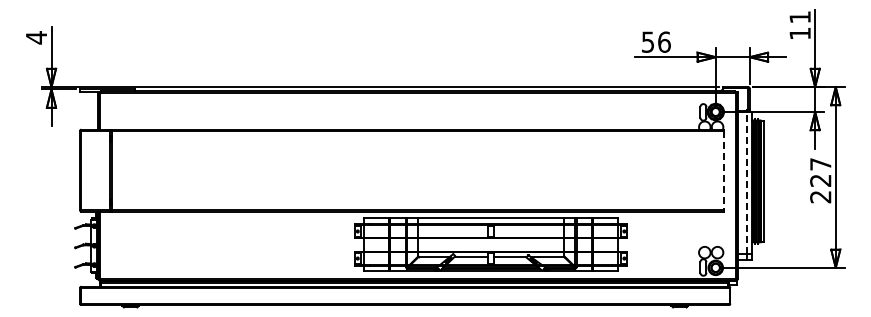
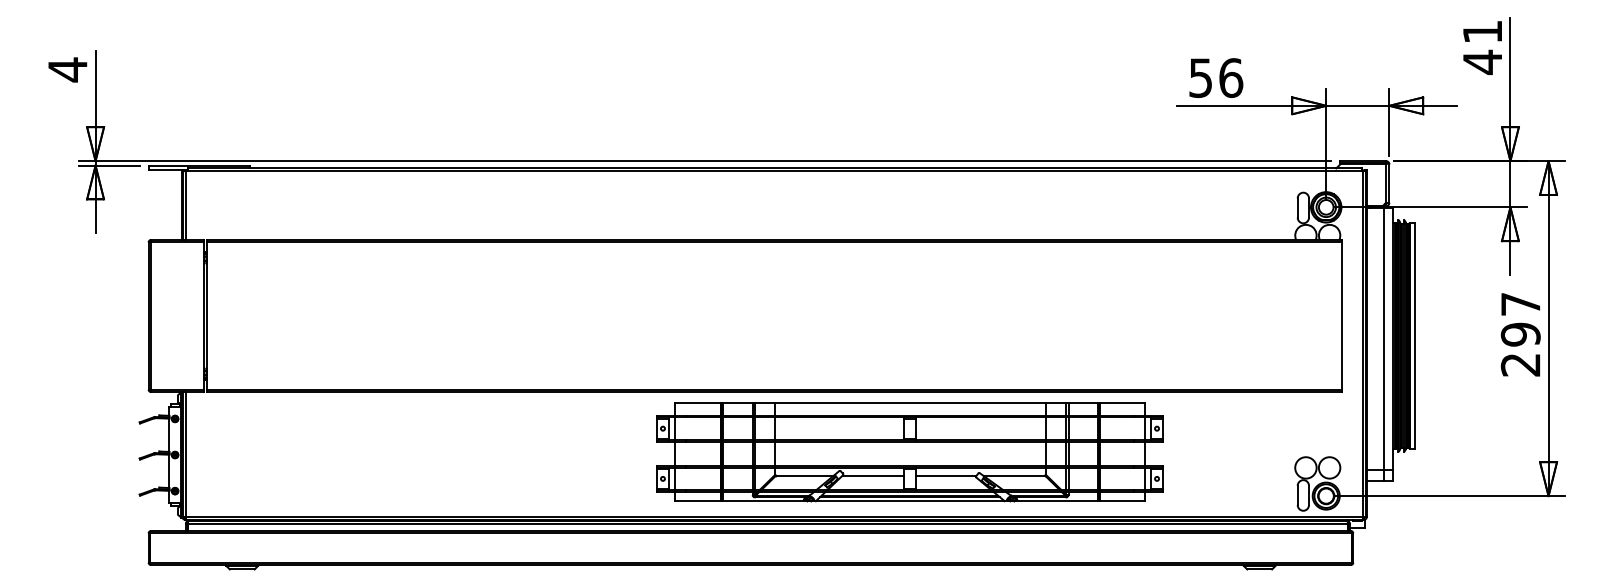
text: (799, 33) -> (1481, 61), 11 -> 41
line: (724, 170) -> (1342, 315), dashed -> solid
text: (820, 180) -> (1520, 334), 227 -> 297
line: (746, 182) -> (1383, 337), dashed -> solid

